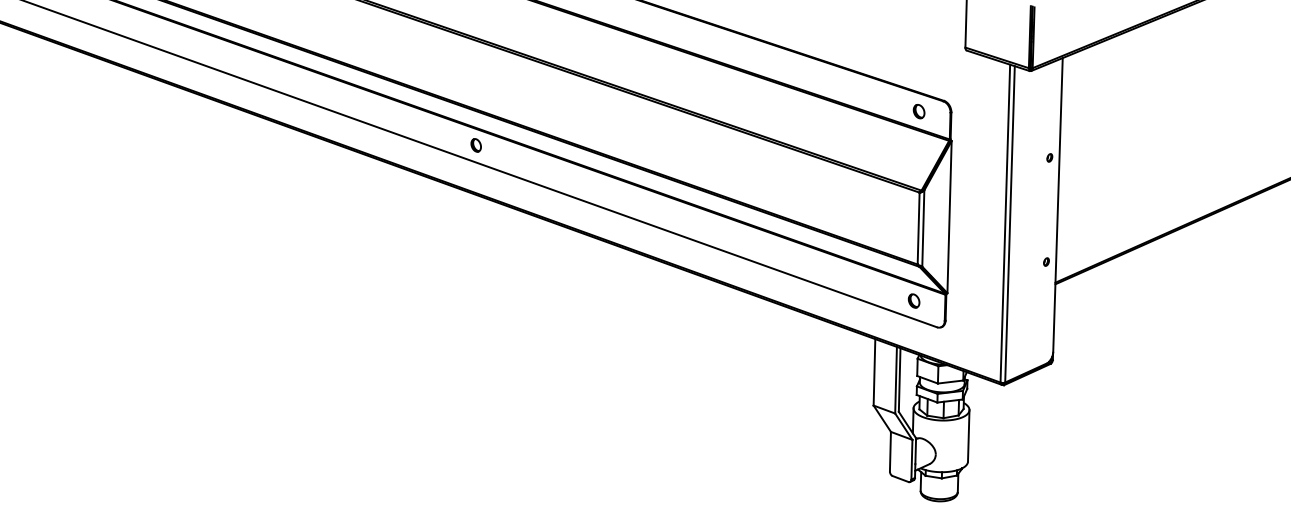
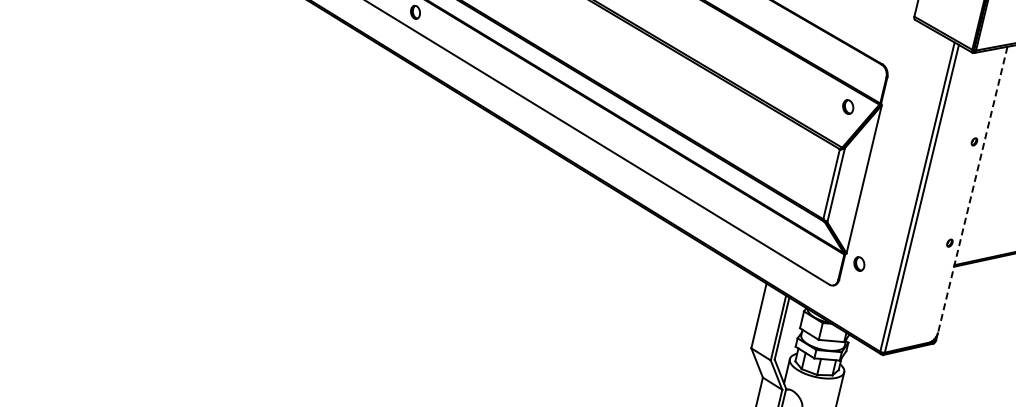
part: (918, 111) -> (847, 106), moved
line: (1057, 204) -> (972, 189), solid -> dashed
part: (913, 300) -> (858, 263), moved

